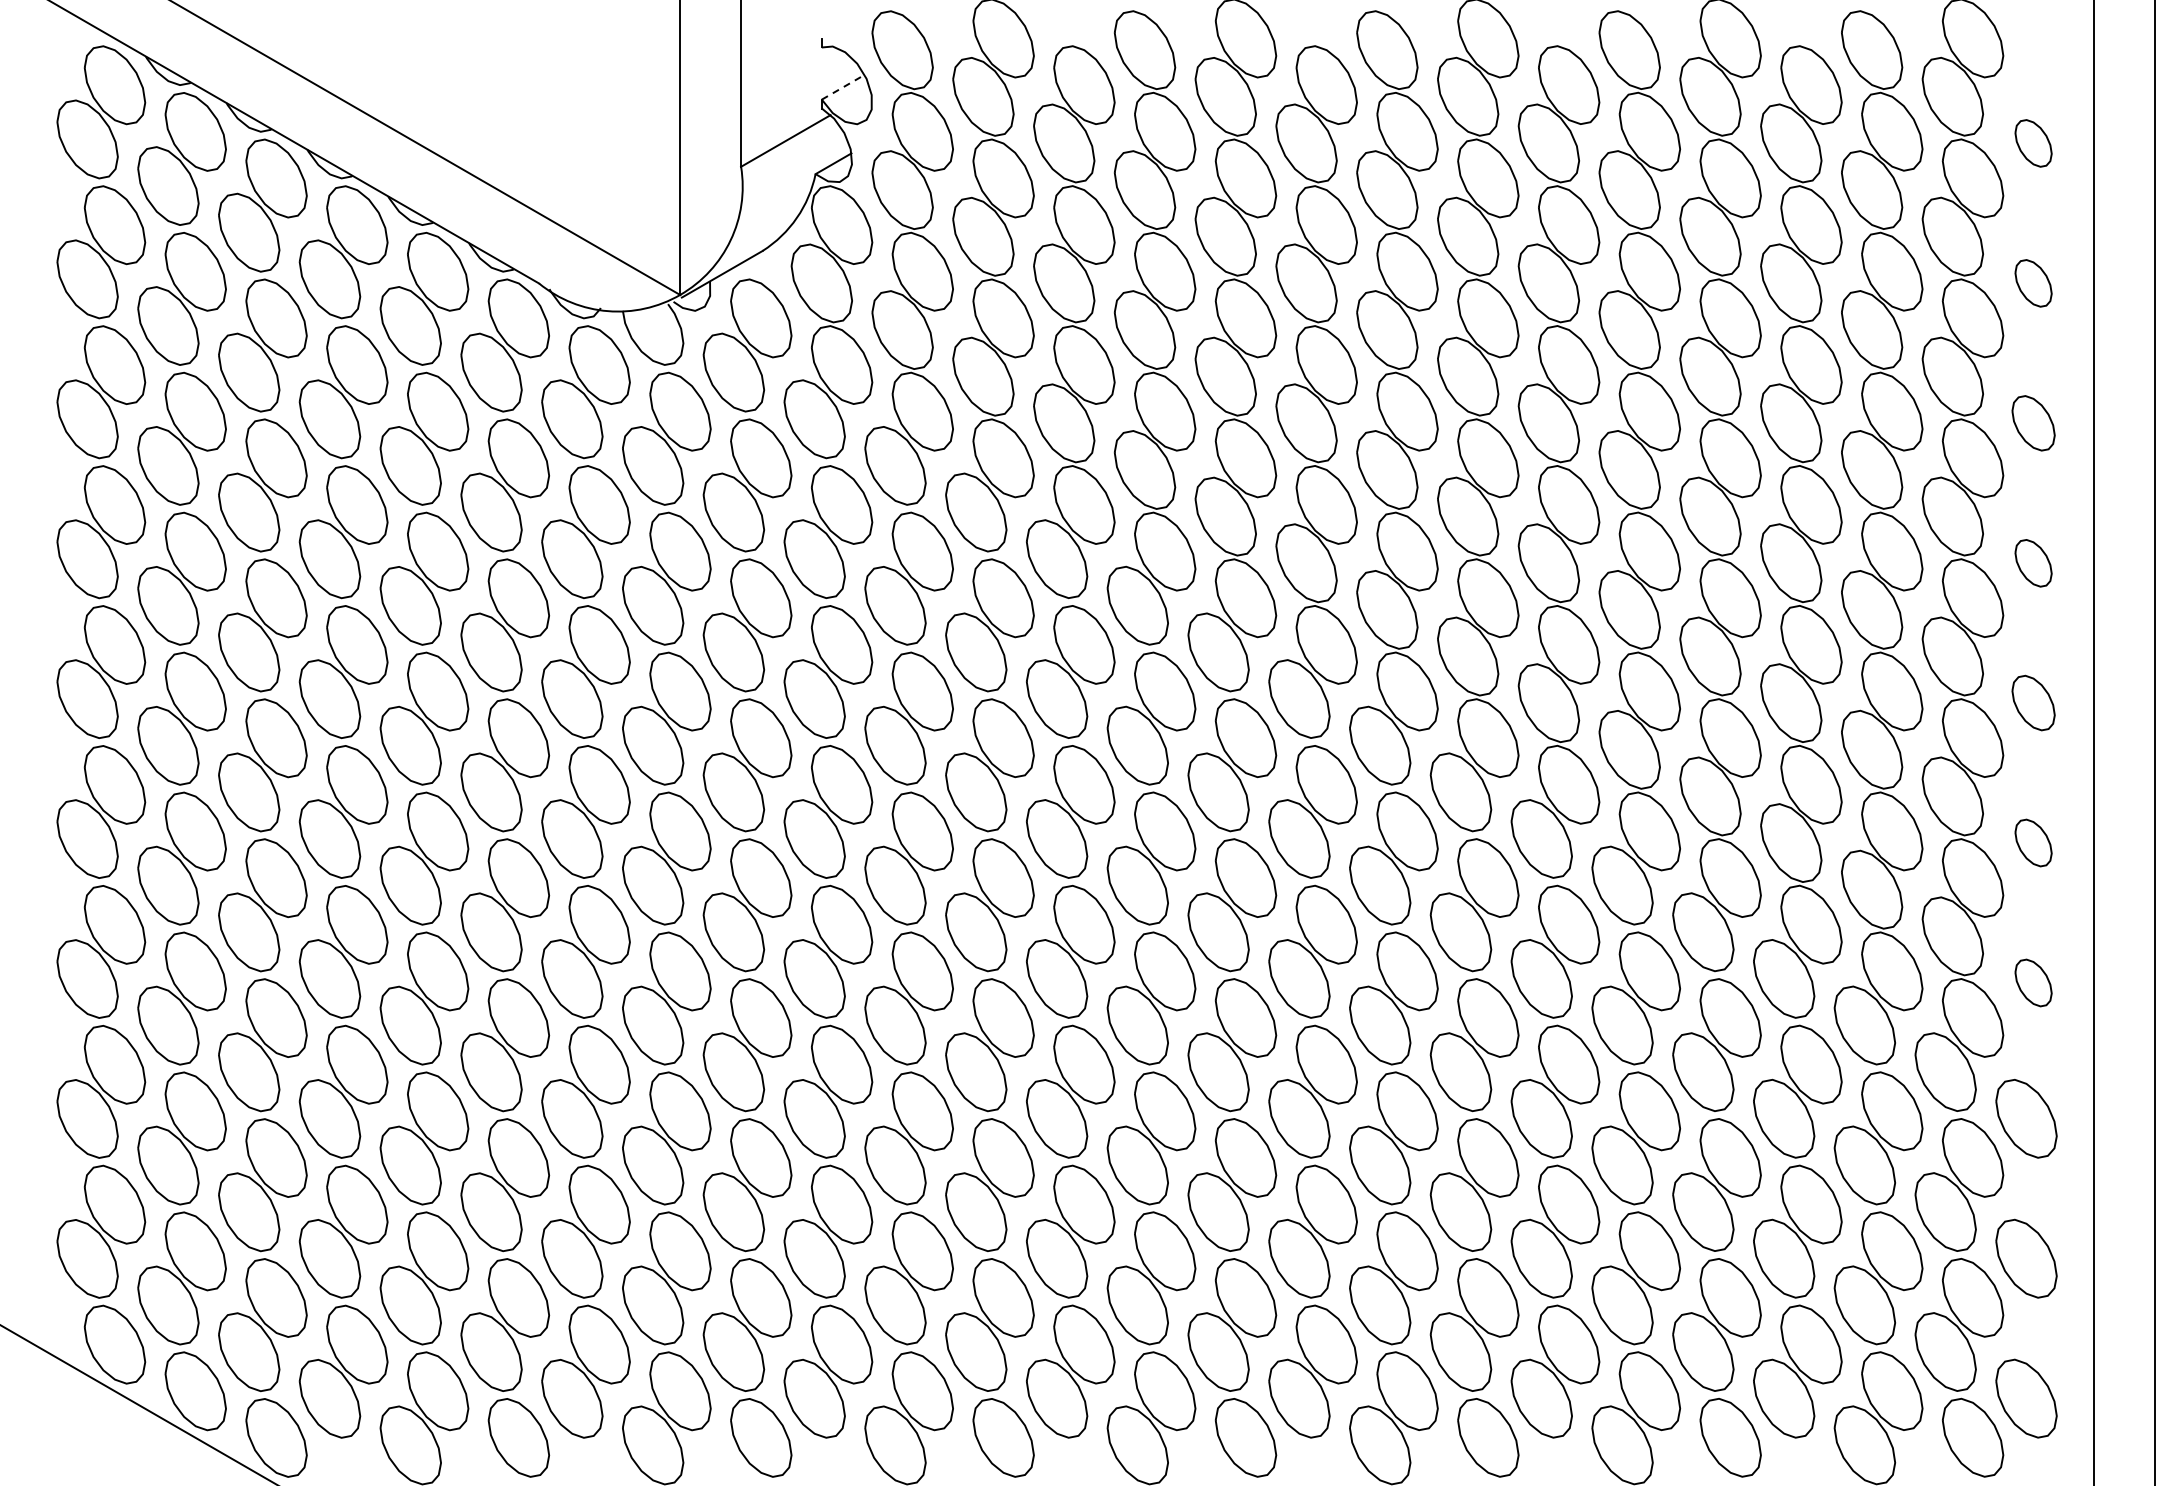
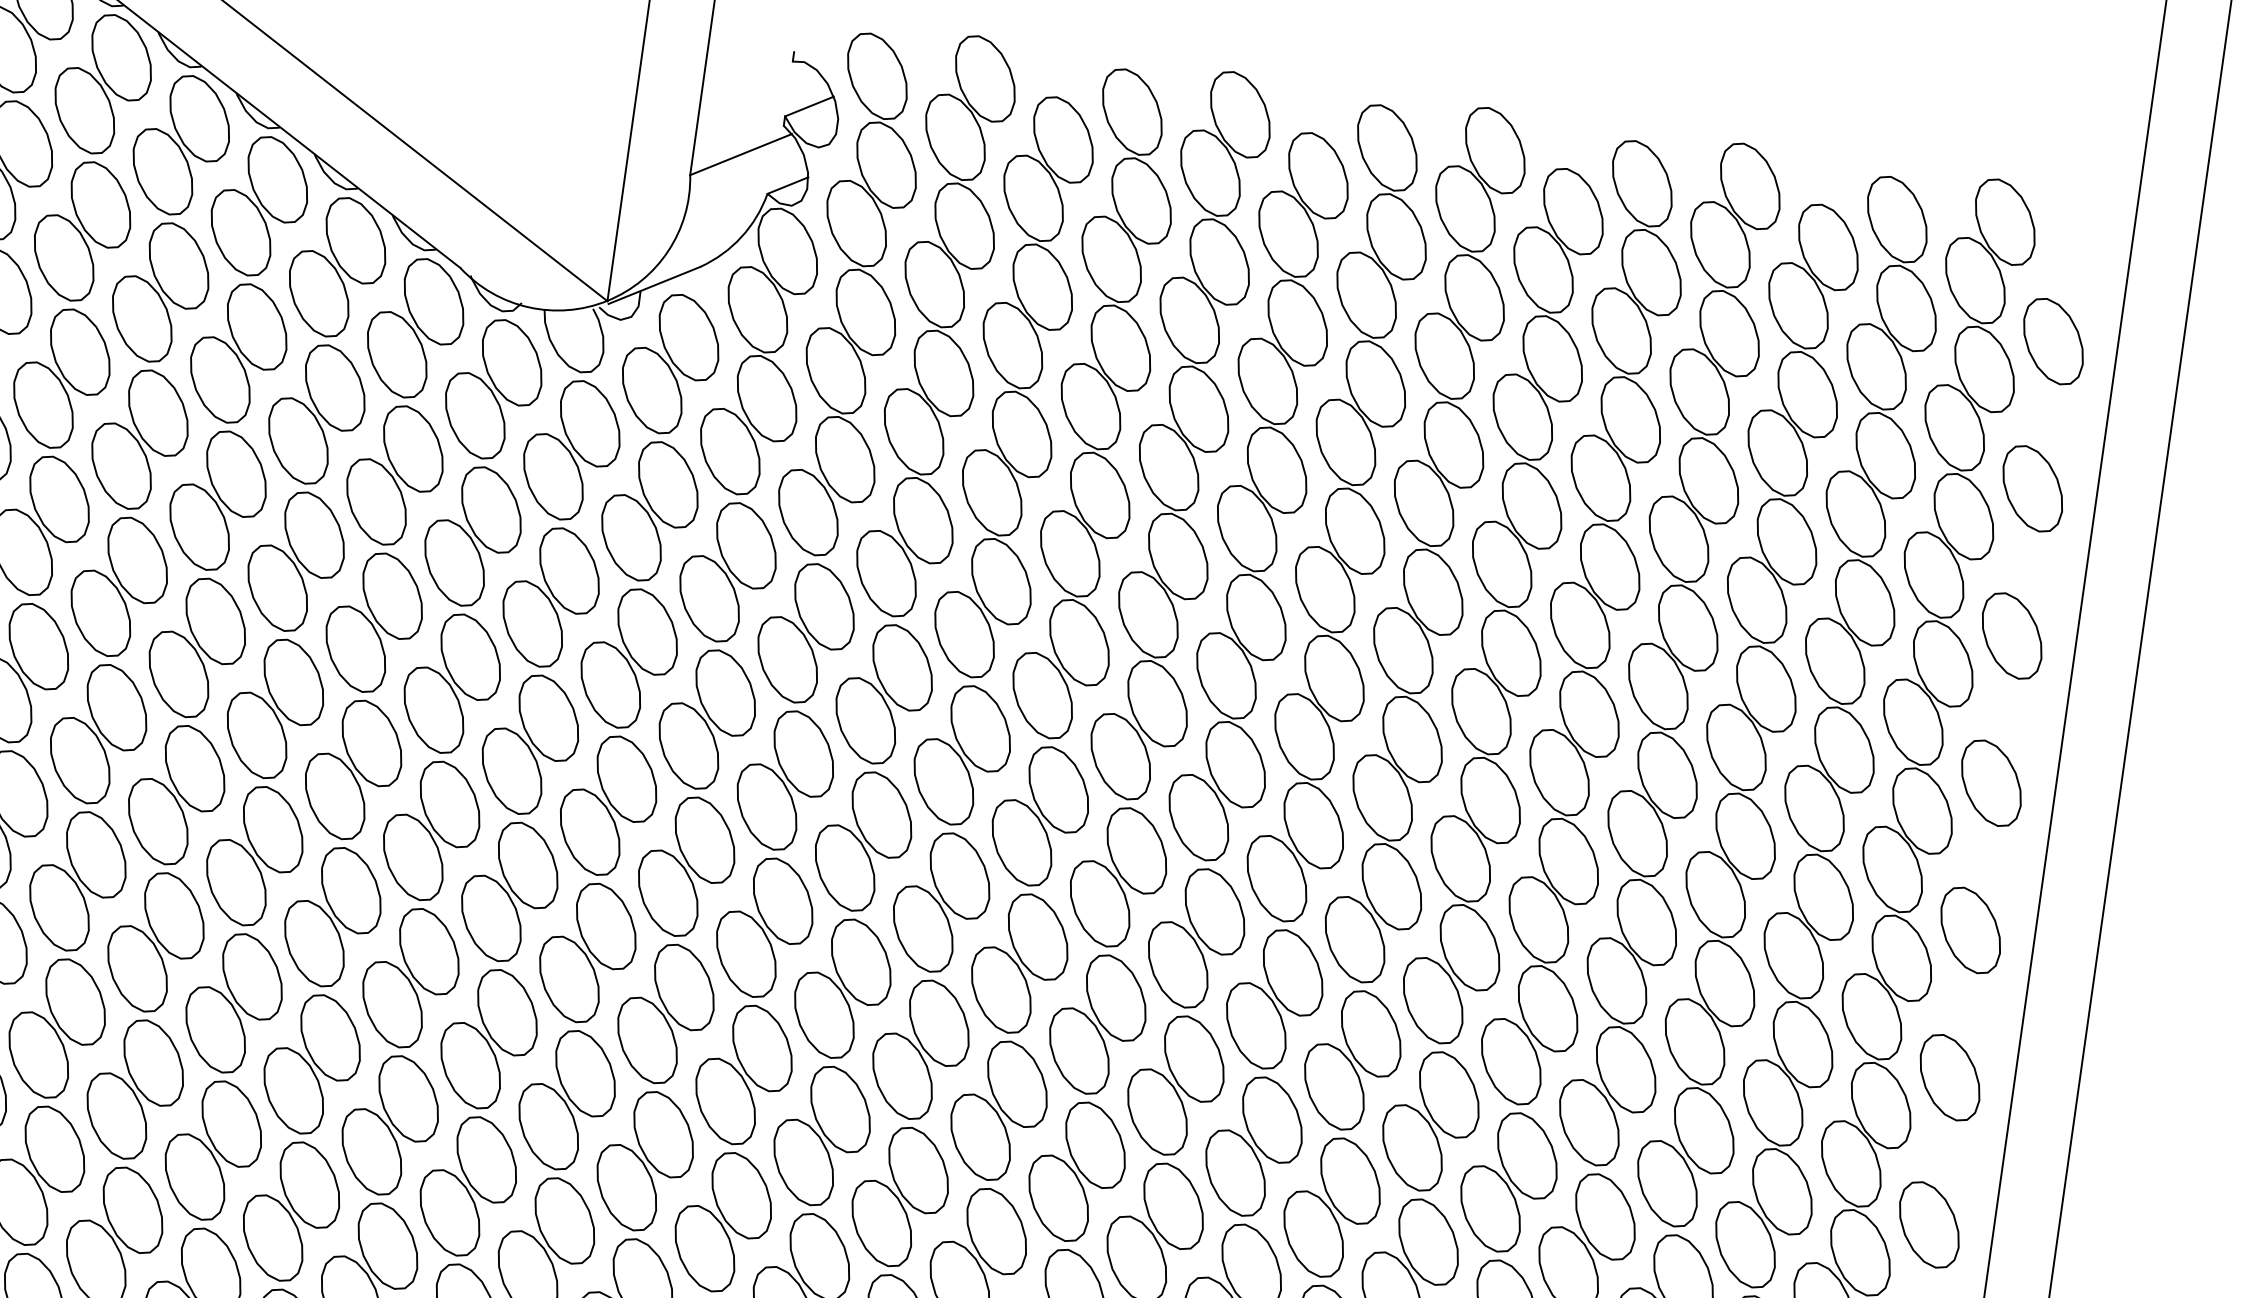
line: (843, 87) -> (809, 106), dashed -> solid
part: (2033, 143) -> (2053, 341), size x1.67
part: (2033, 283) -> (2032, 488), size x1.67
part: (2033, 423) -> (2011, 636), size x1.43
part: (2033, 563) -> (1991, 783), size x1.67
part: (2033, 702) -> (1970, 929), size x1.43
part: (2033, 842) -> (1950, 1077), size x1.67
part: (2033, 982) -> (1929, 1224), size x1.67

